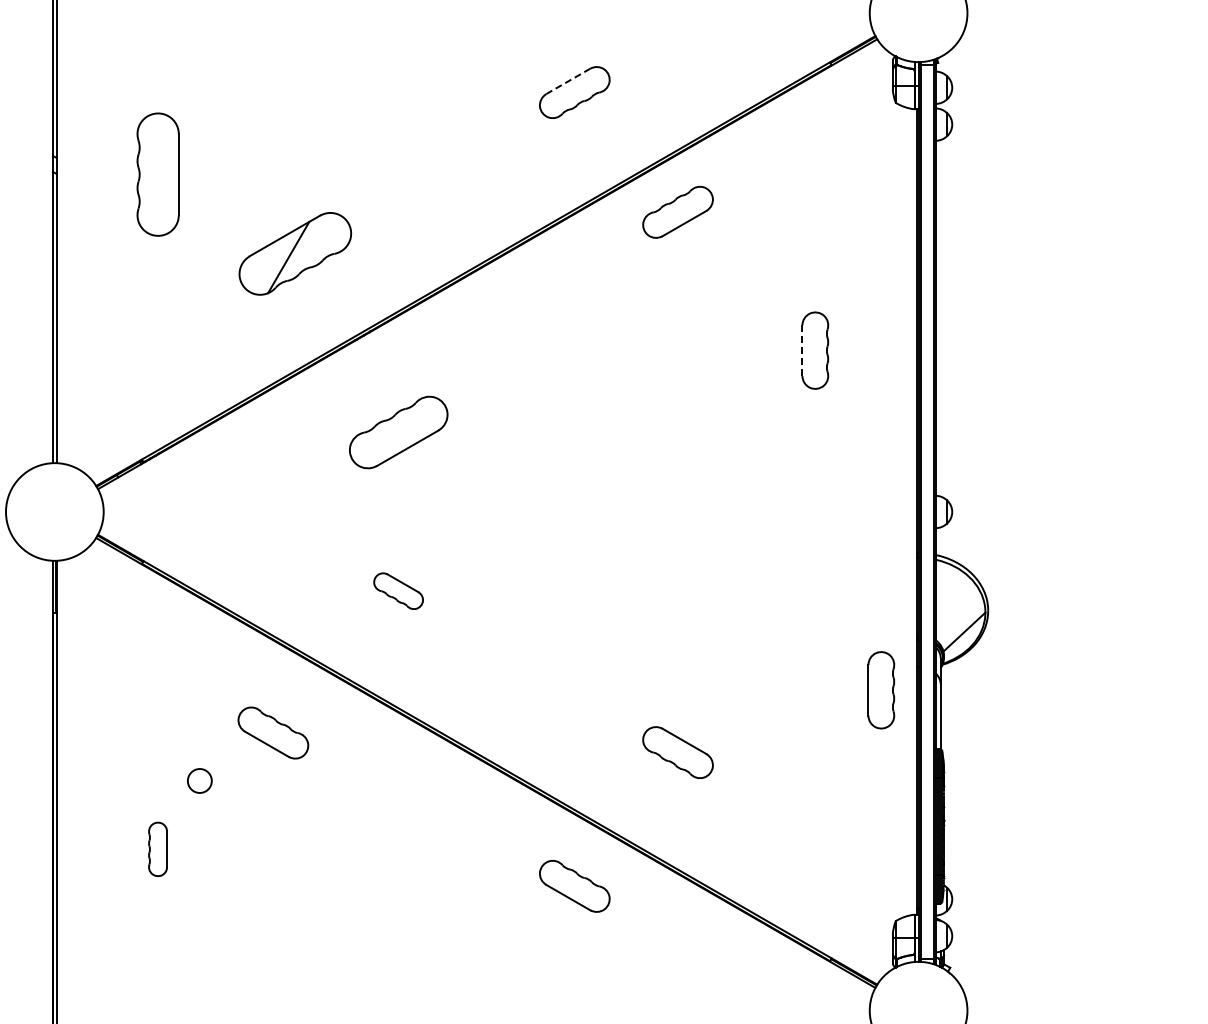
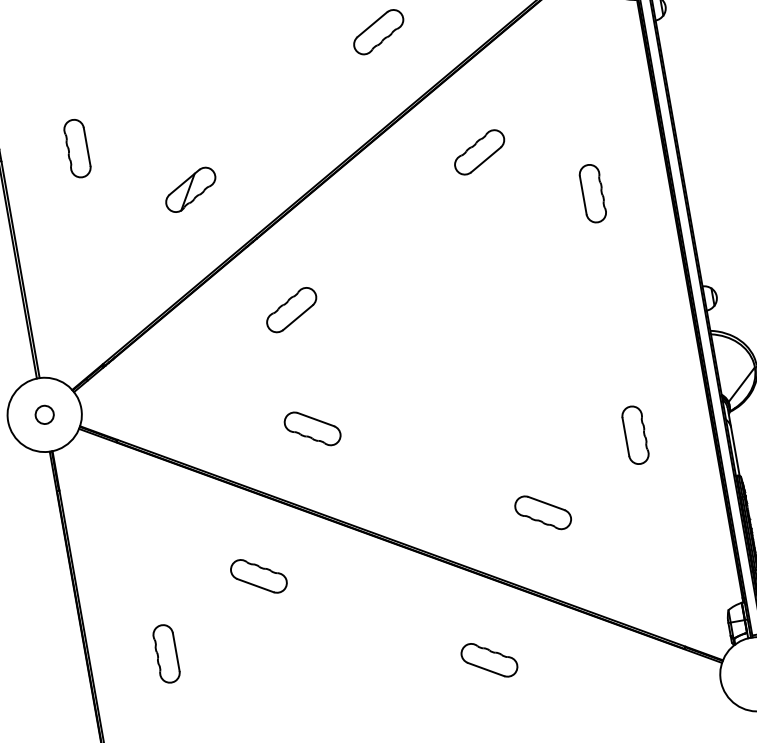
line: (567, 81) -> (371, 24), dashed -> solid
part: (157, 174) -> (77, 148), size x0.62
part: (677, 212) -> (479, 152), moved
part: (295, 253) -> (190, 189), size x0.62
line: (802, 351) -> (583, 195), dashed -> solid
part: (398, 432) -> (291, 309), size x0.71
part: (398, 590) -> (312, 428), size x1.43
part: (881, 690) -> (635, 435), moved
part: (273, 732) -> (258, 575), moved
circle: (199, 780) -> (44, 414), moved
part: (157, 849) -> (166, 654), size x1.43
part: (574, 886) -> (489, 660), moved

